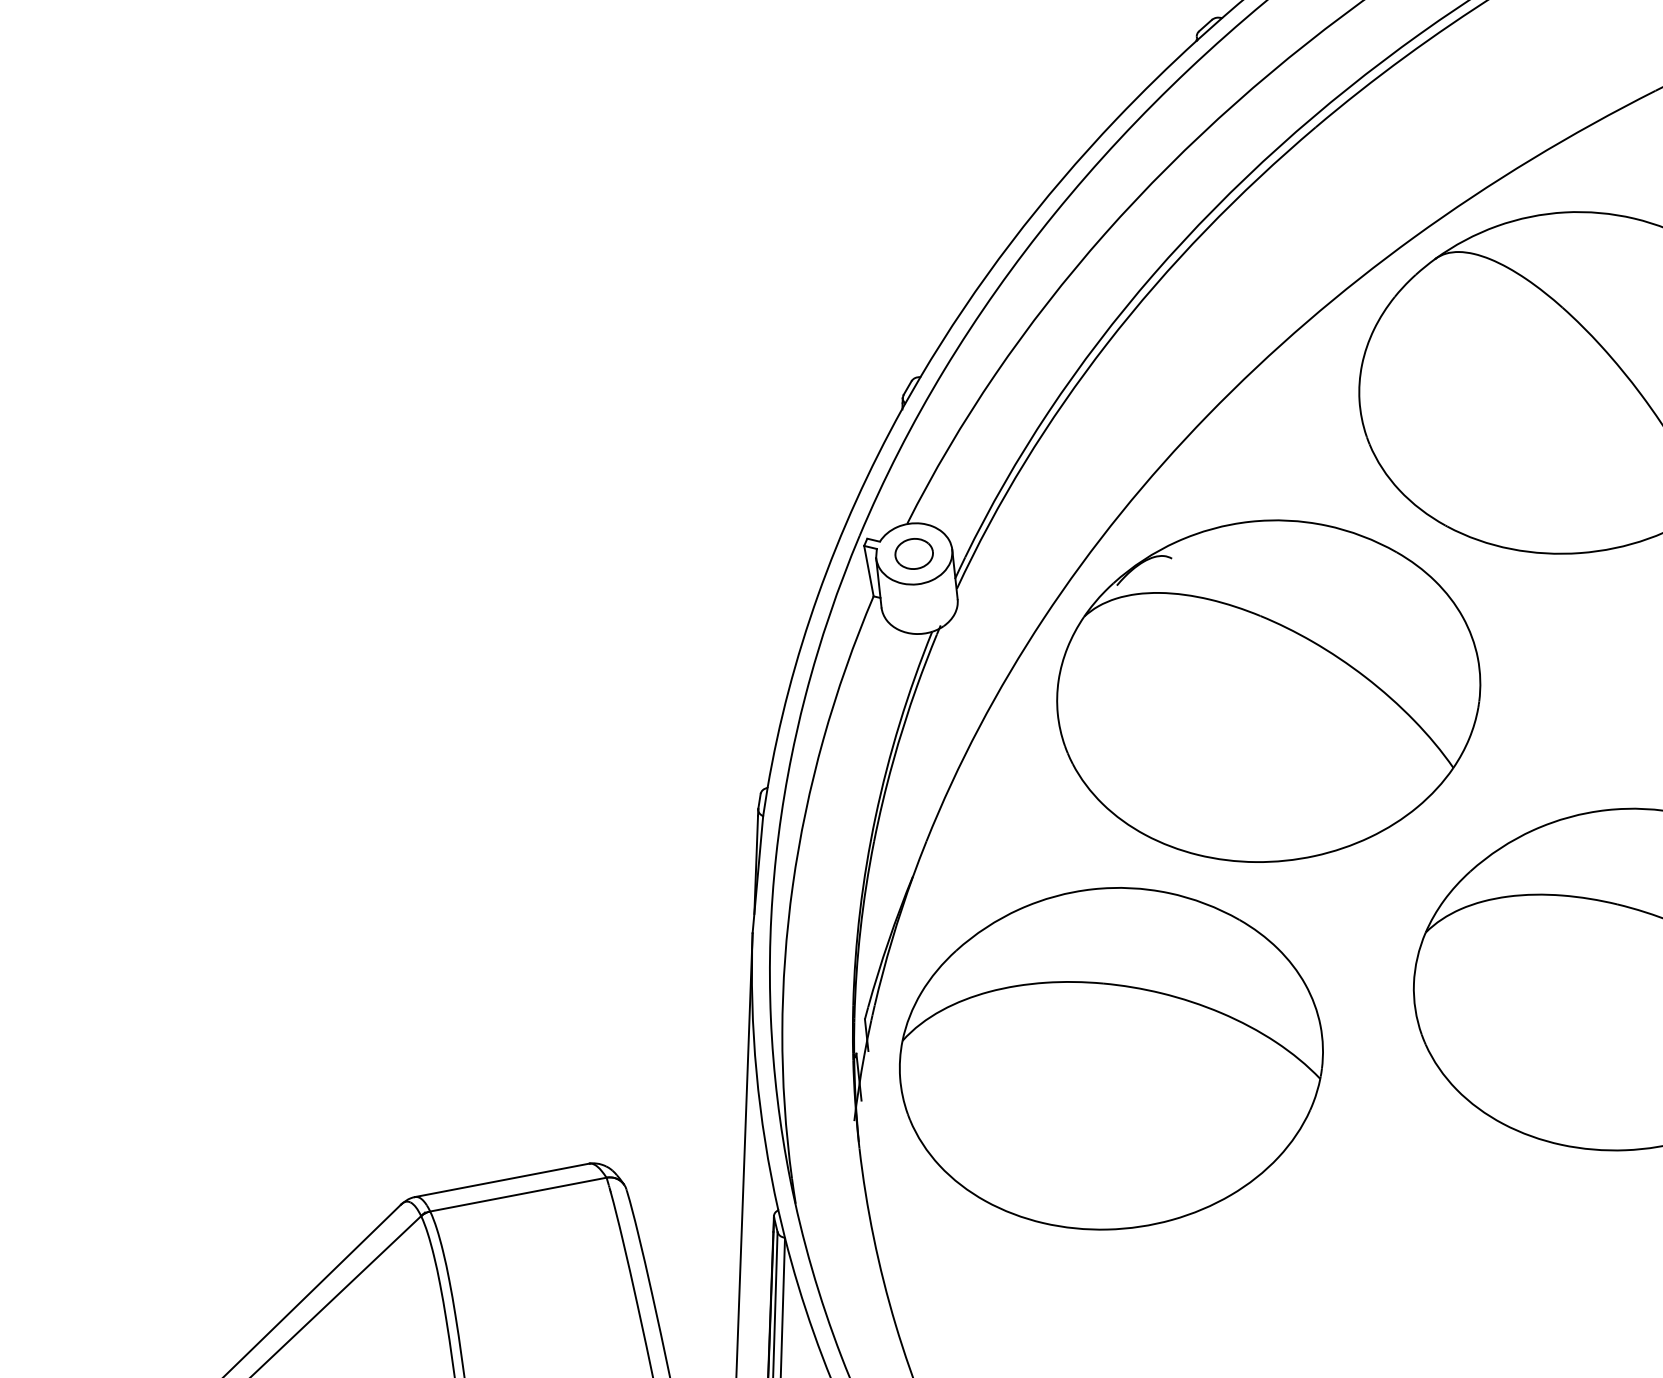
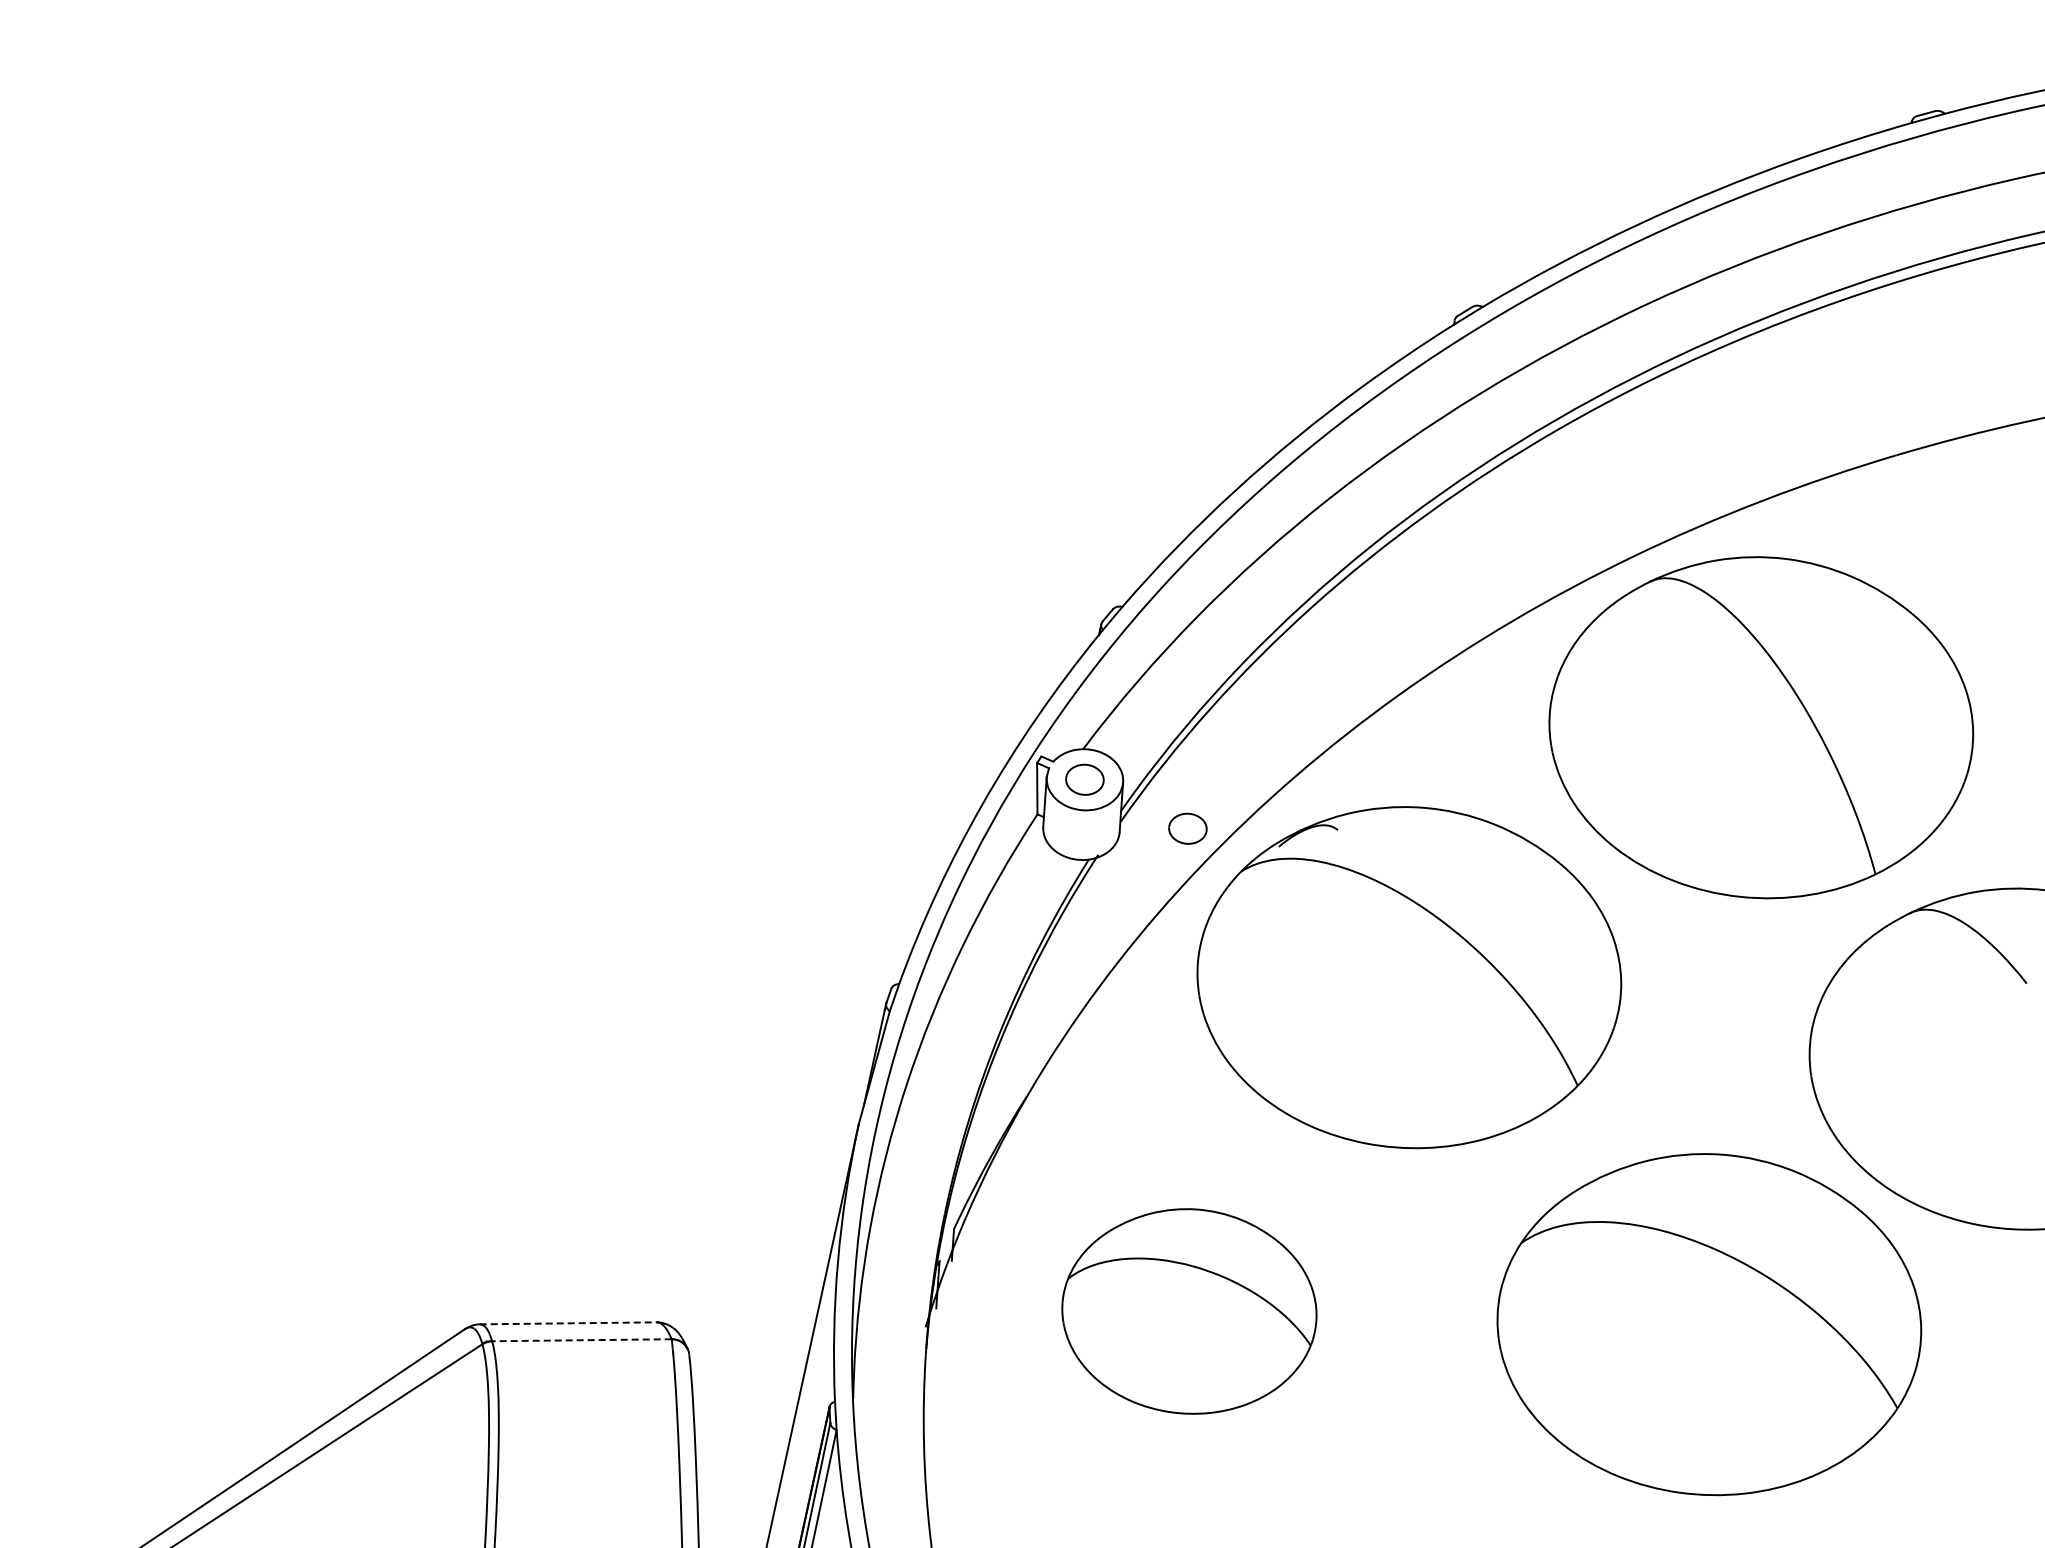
part: (1023, 583) -> (1187, 828), added
part: (1111, 1058) -> (1189, 1311), size x0.6
line: (502, 1180) -> (568, 1323), solid -> dashed
line: (518, 1194) -> (581, 1340), solid -> dashed

